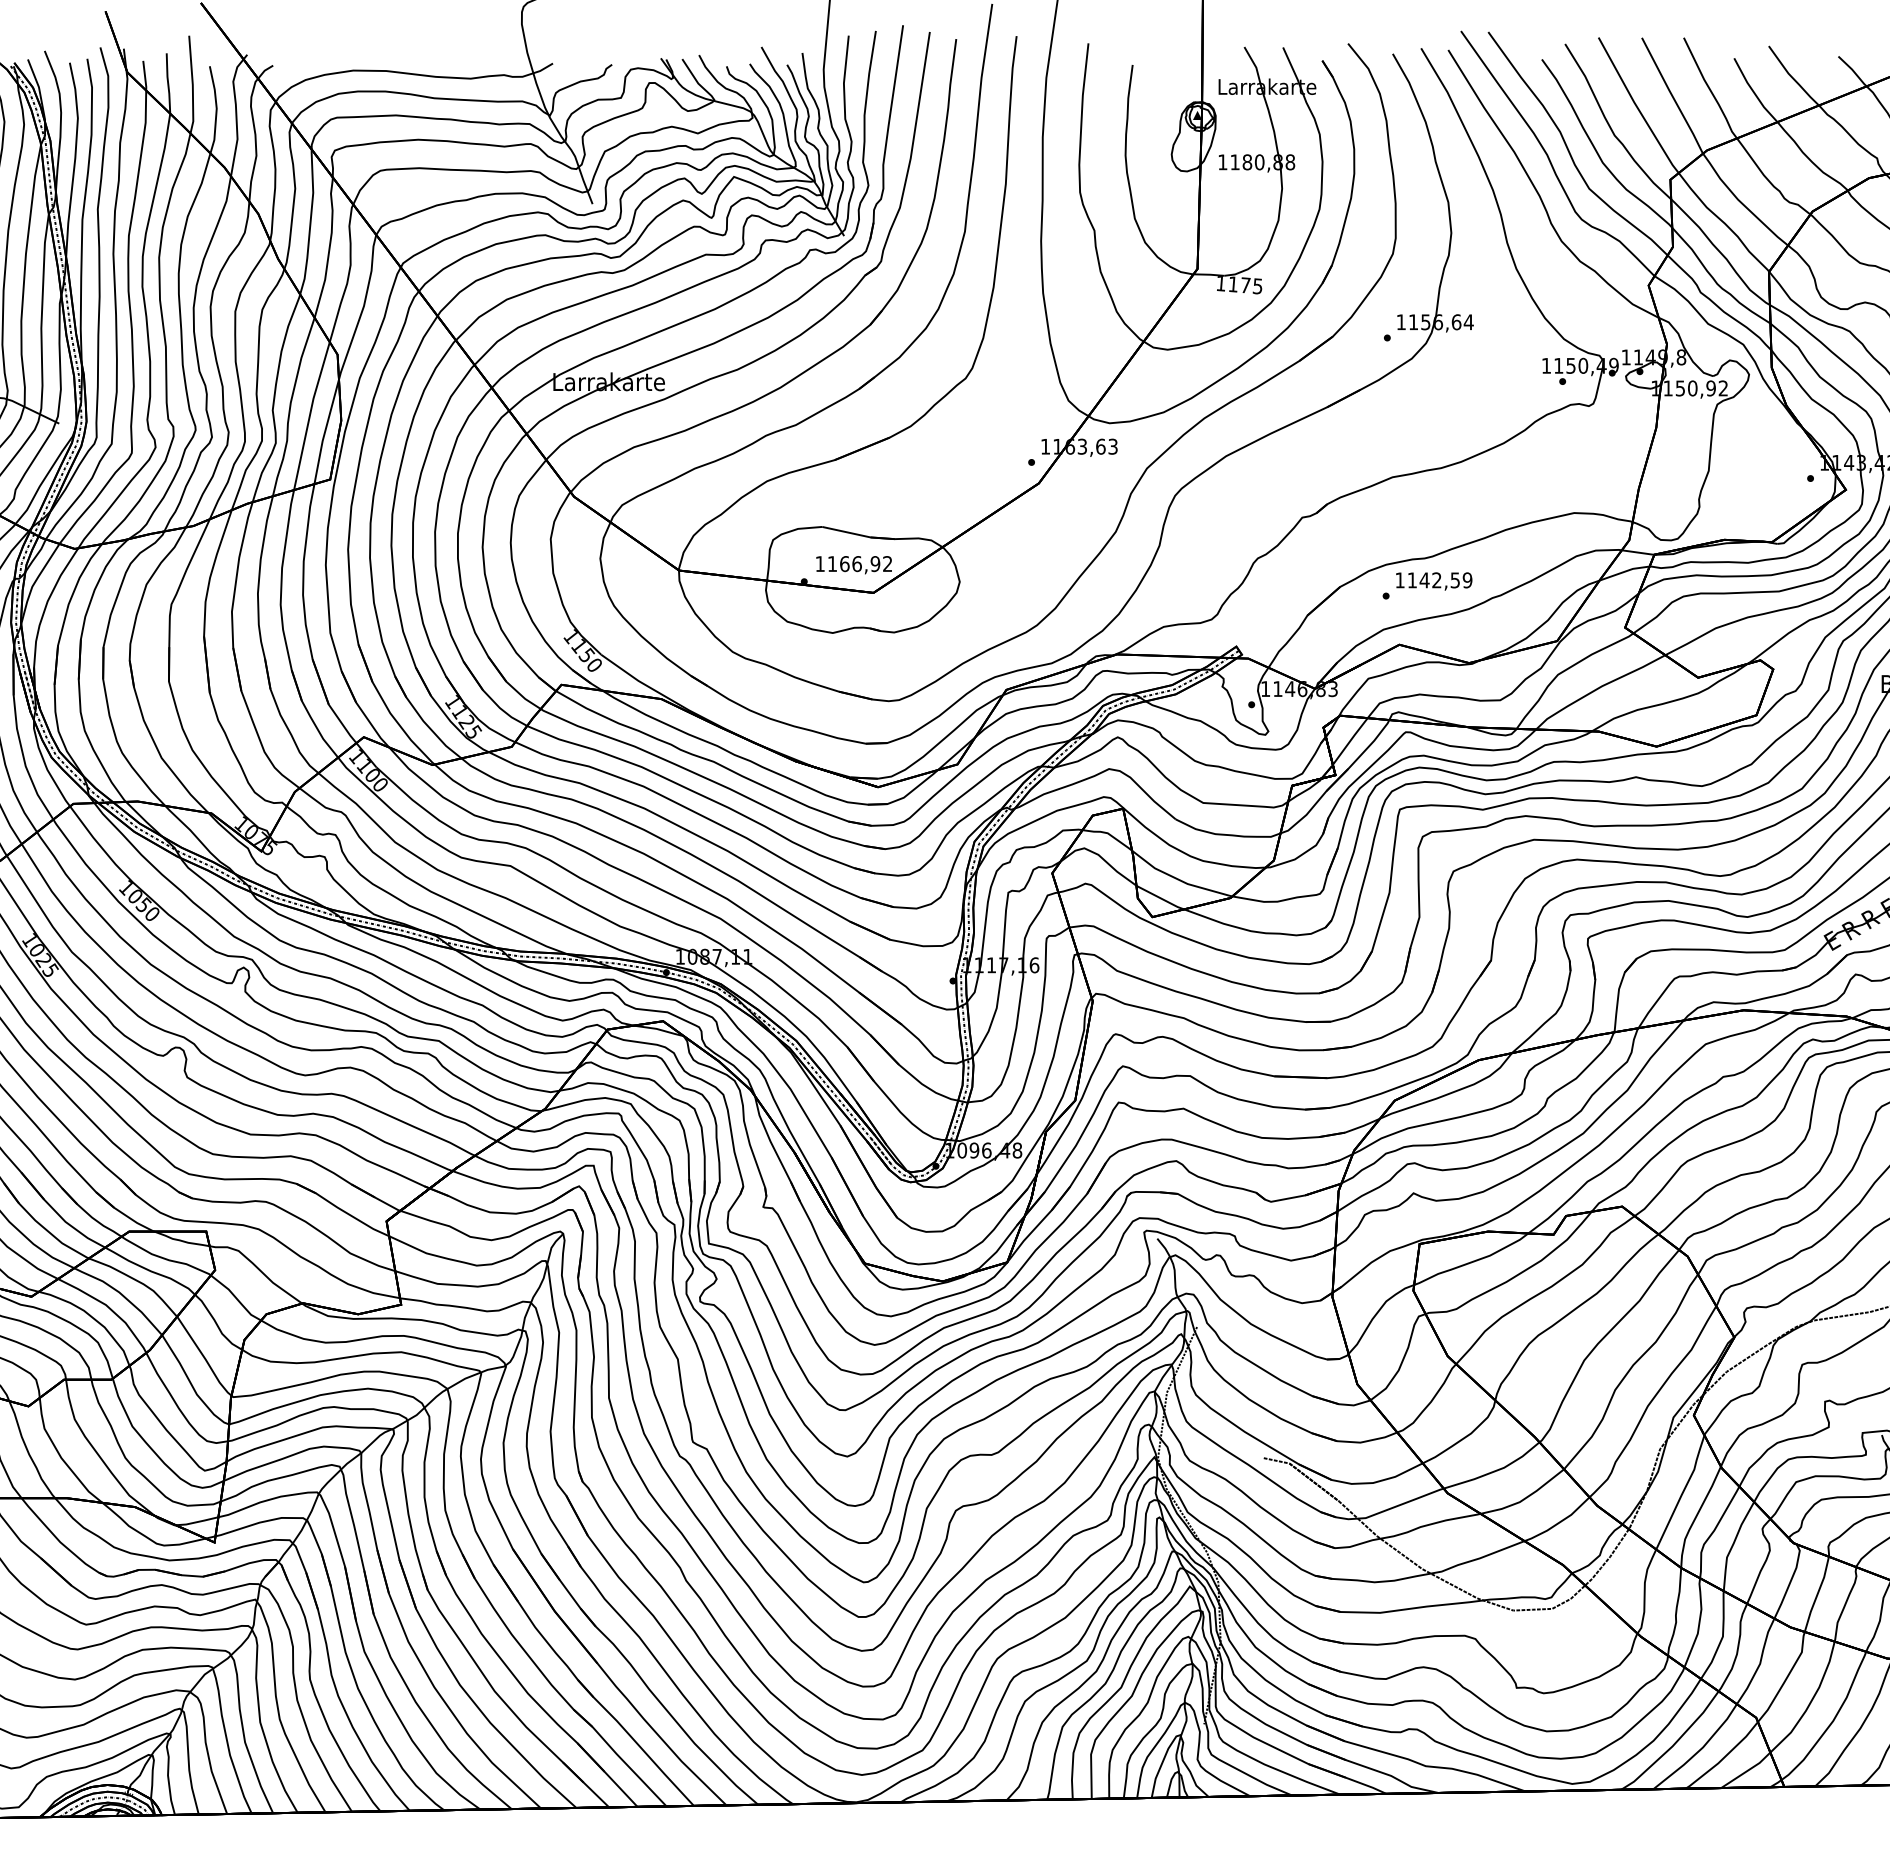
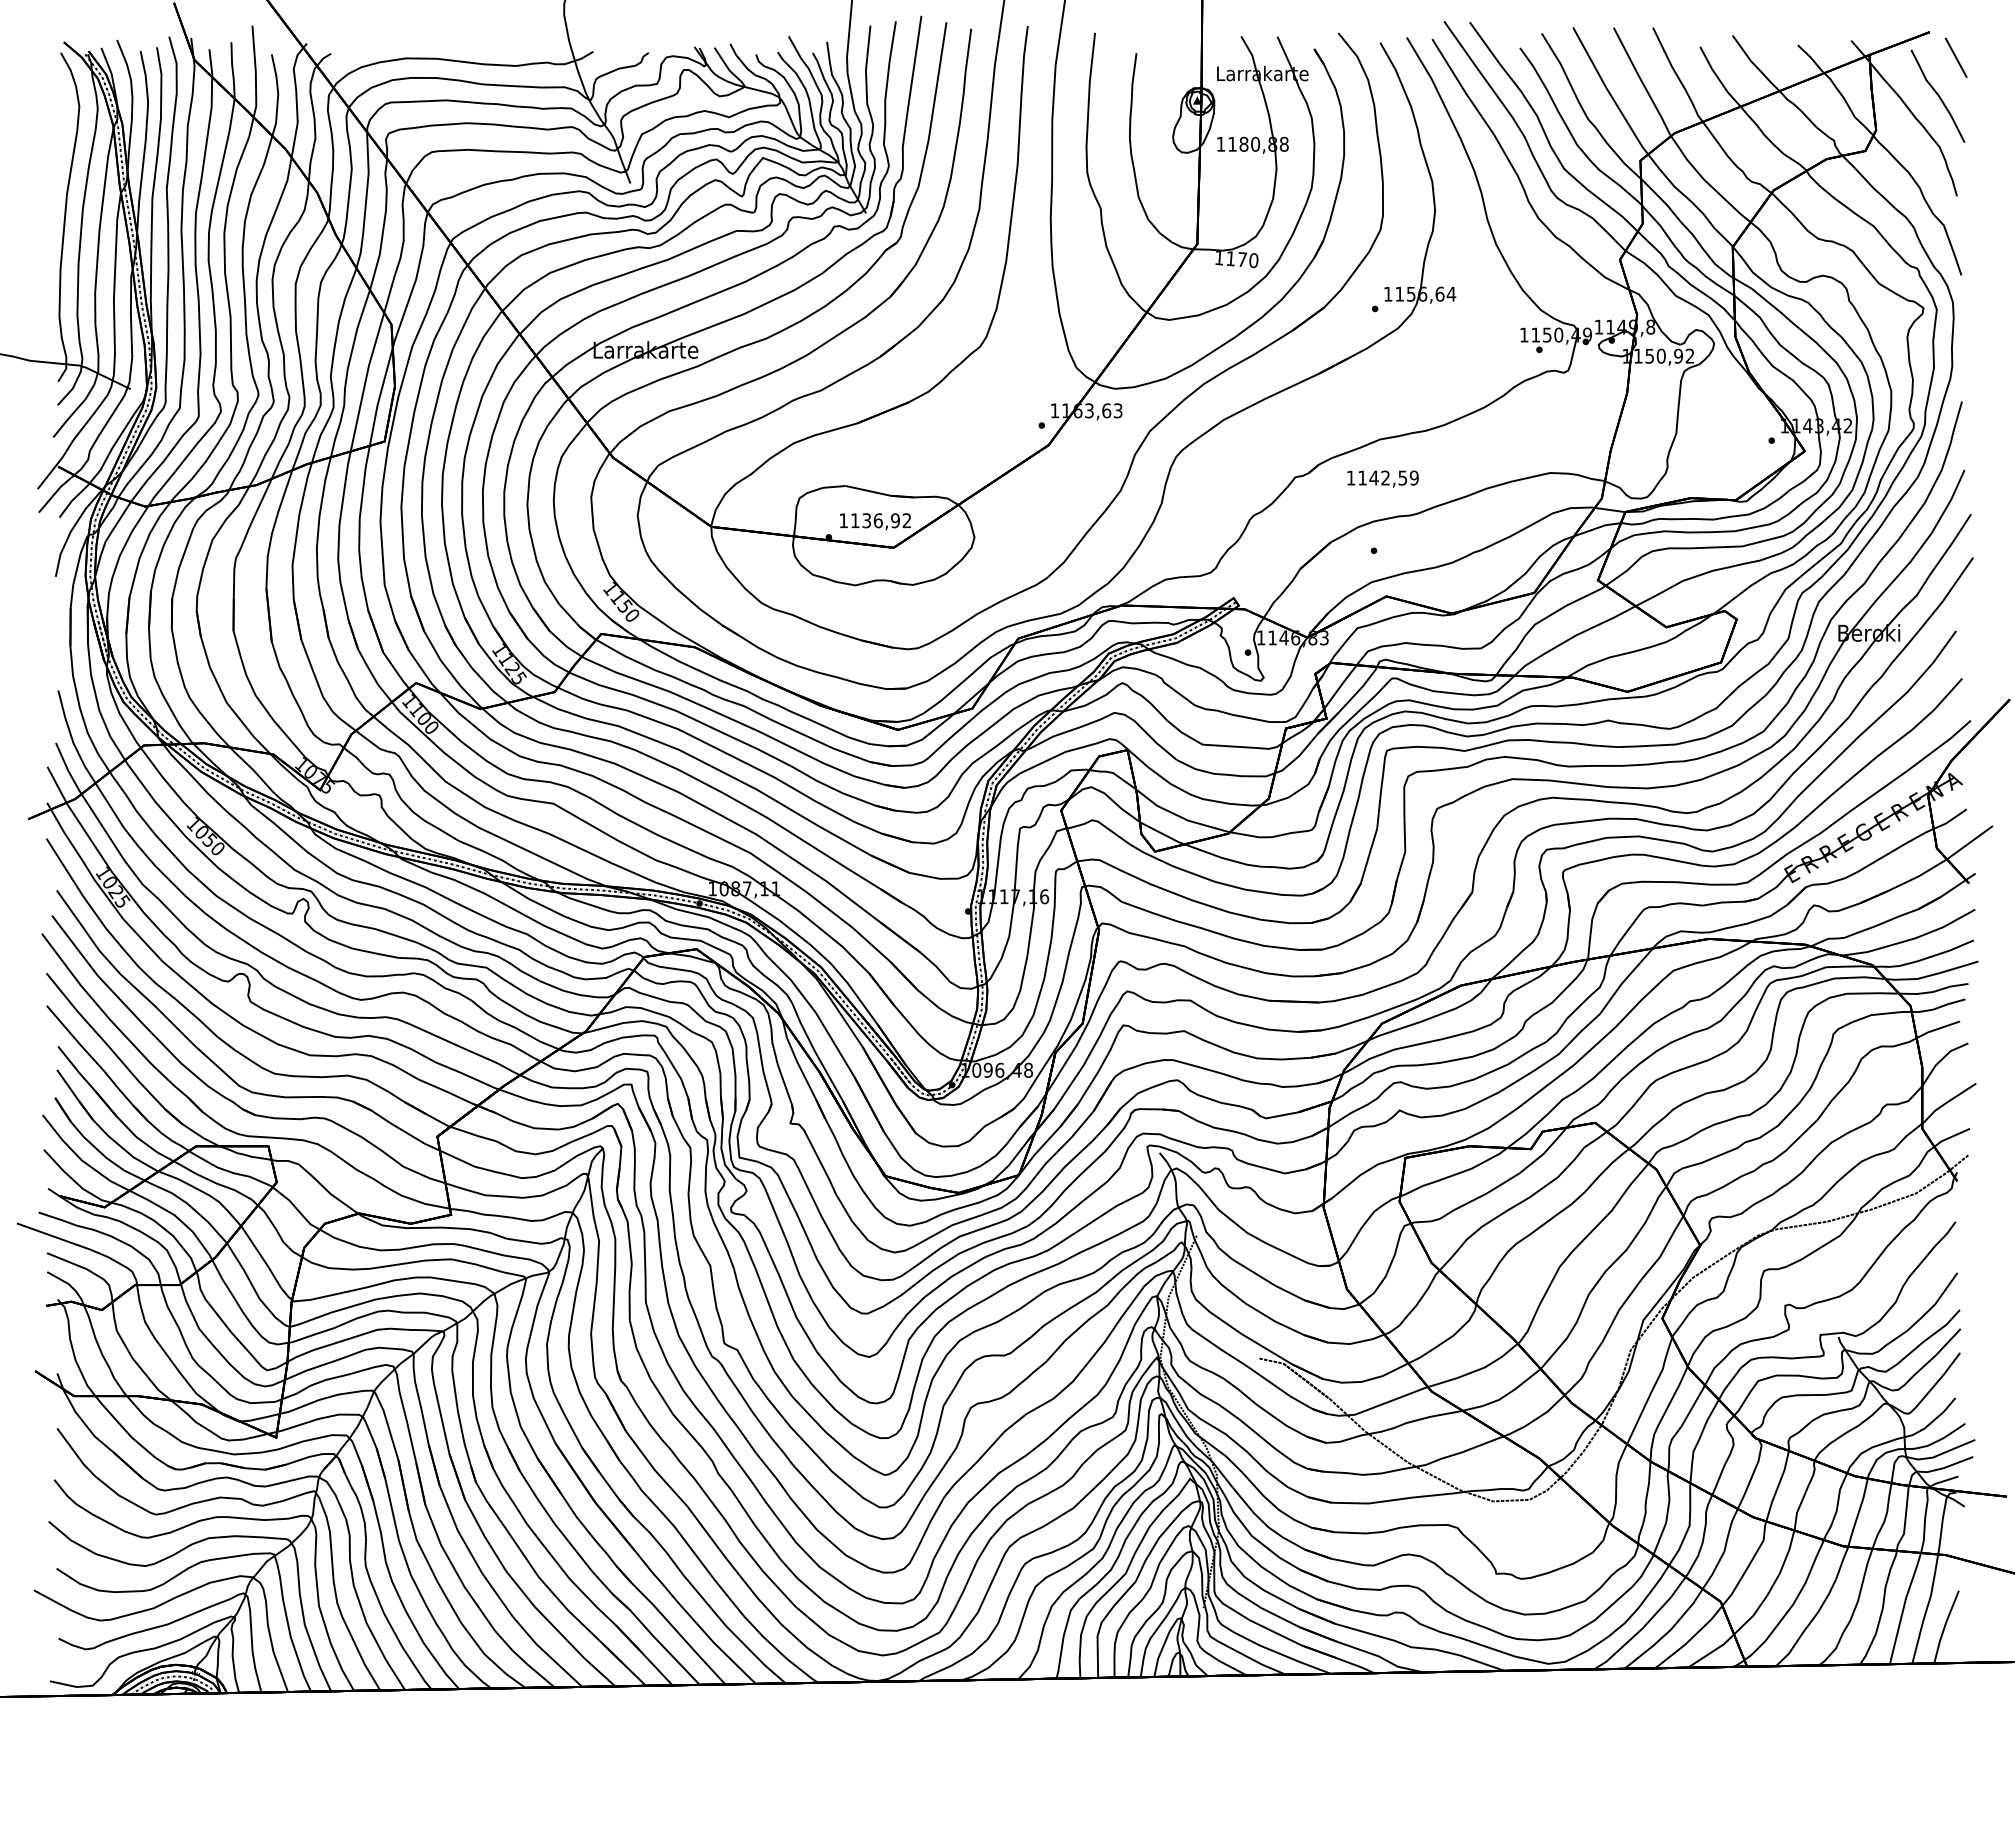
text: (1257, 286) -> (1253, 260), 1175 -> 1170
text: (844, 563) -> (866, 520), 1166,92 -> 1136,92
text: (1433, 580) -> (1382, 478), moved

